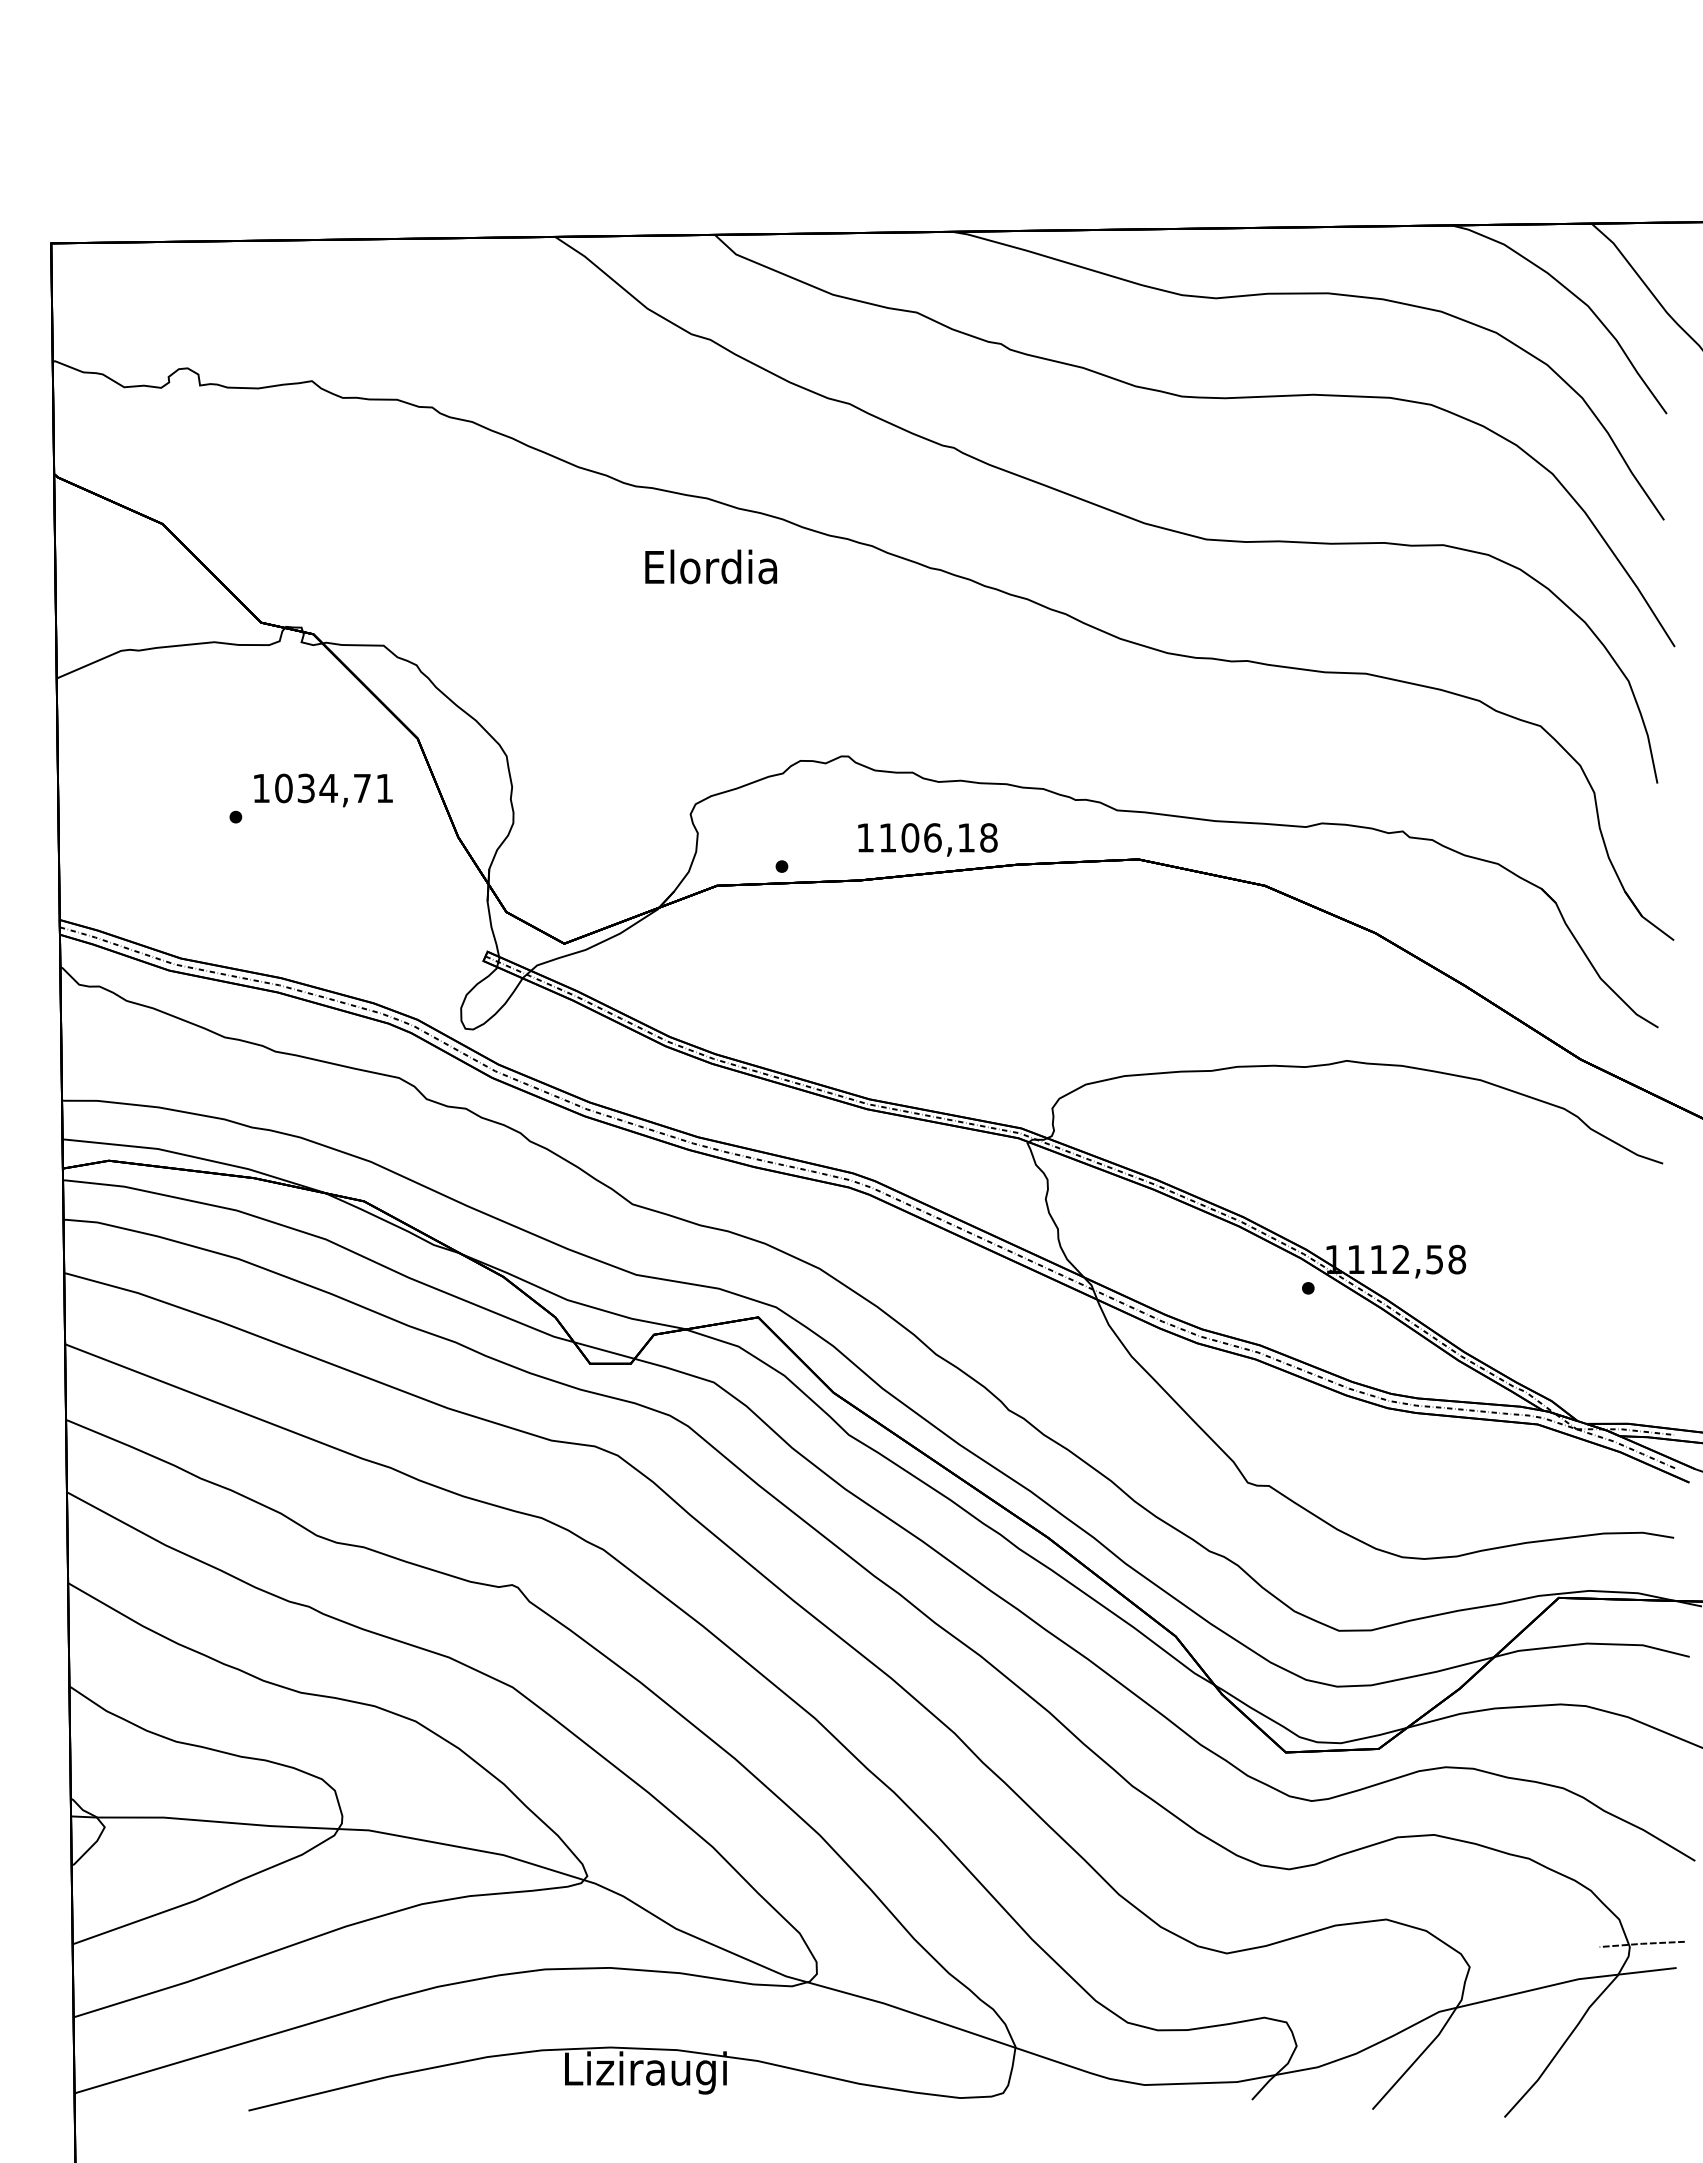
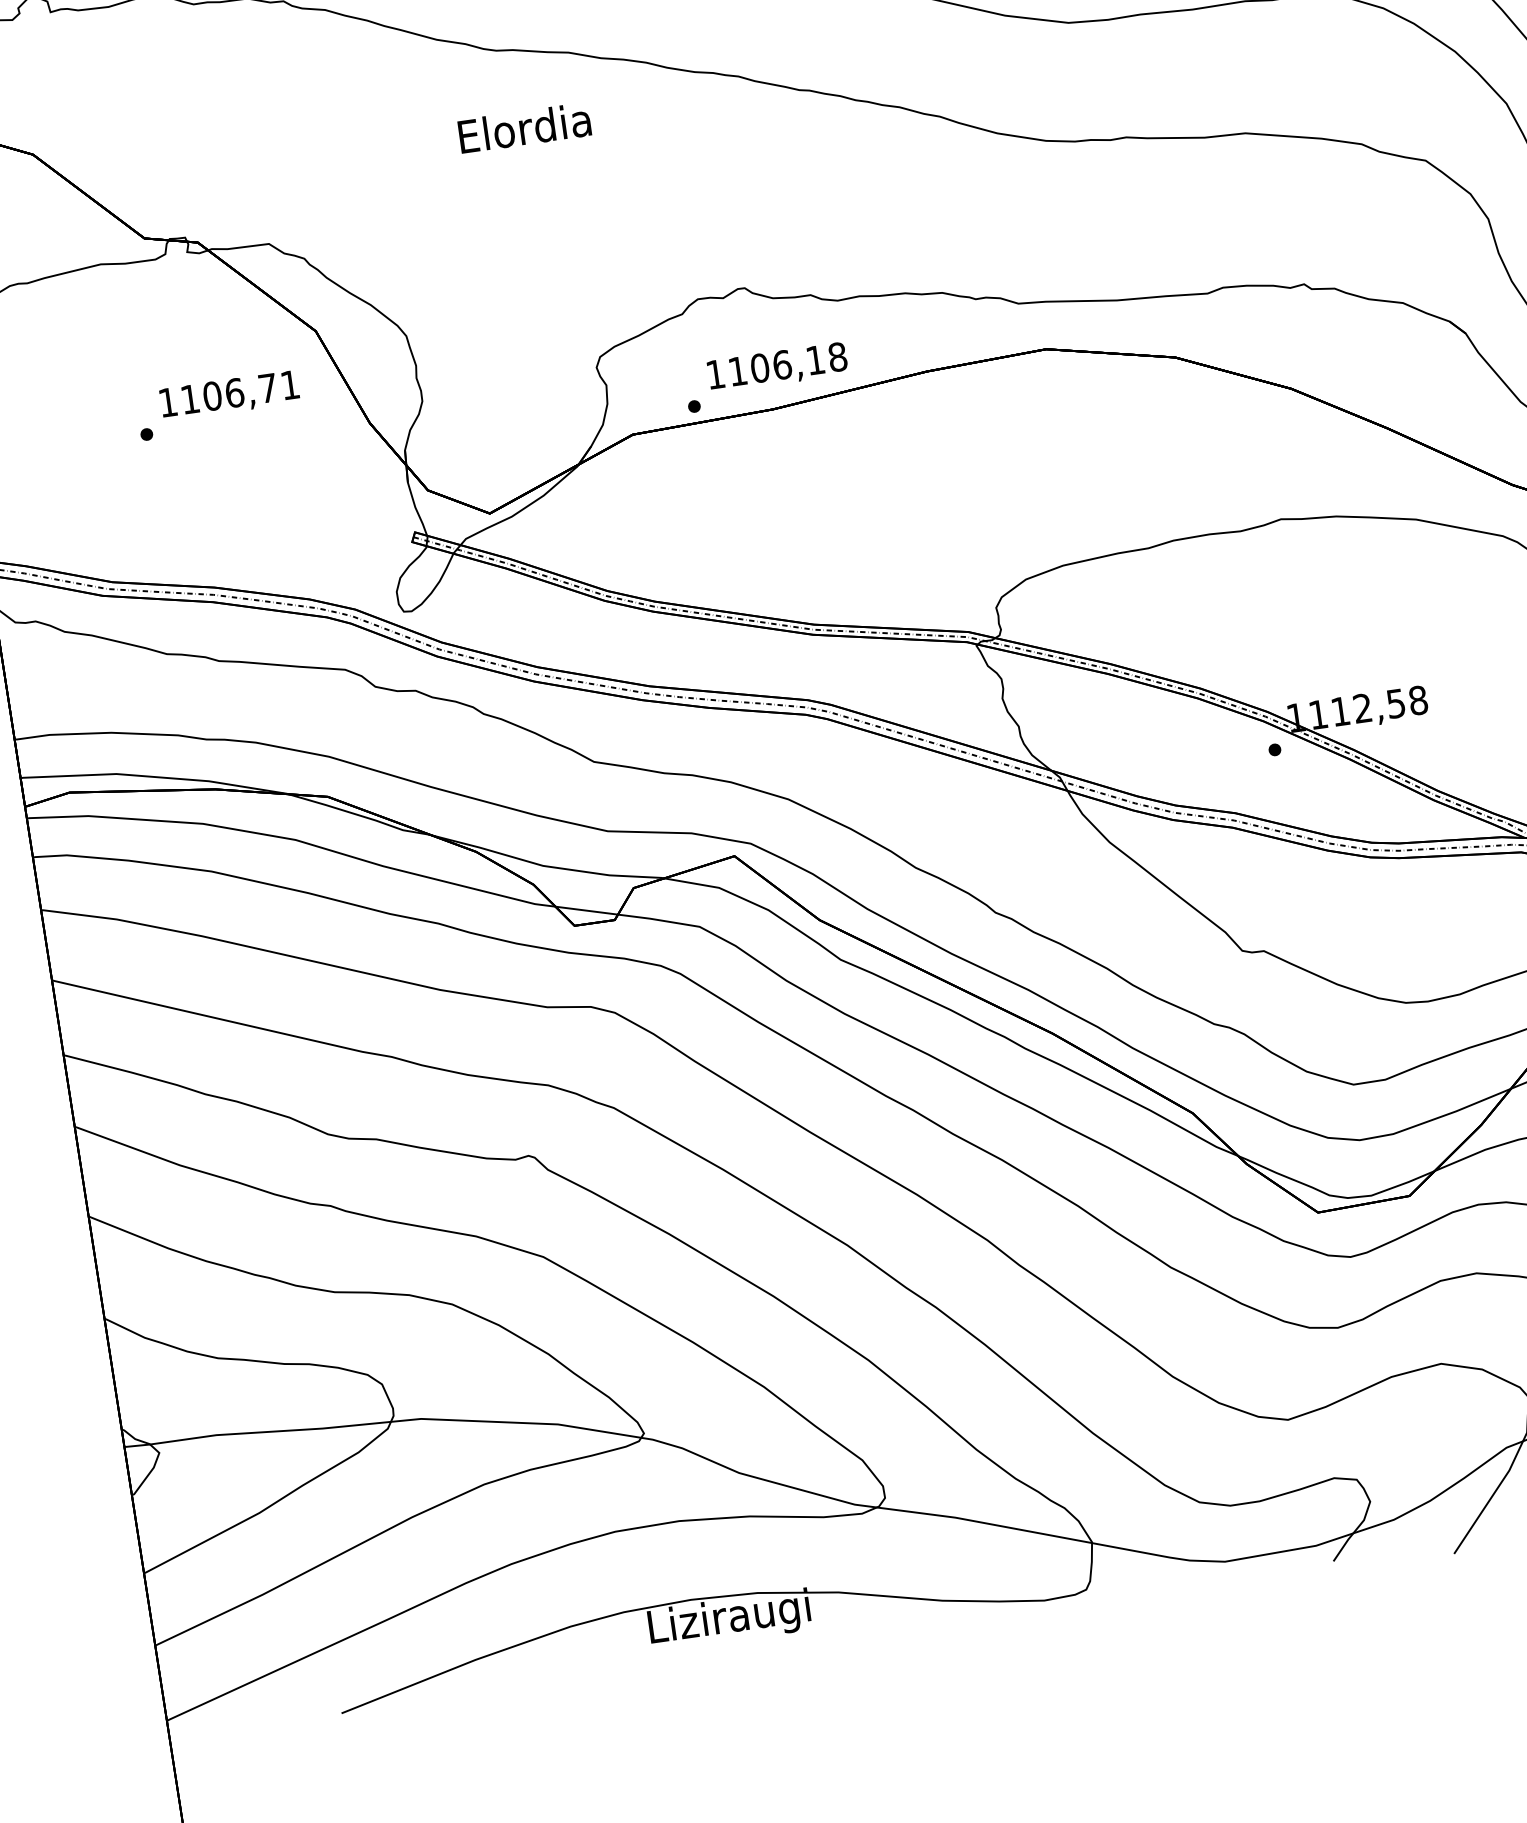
text: (710, 566) -> (523, 127), moved
text: (306, 788) -> (212, 396), 1034,71 -> 1106,71
text: (927, 839) -> (777, 367), moved

